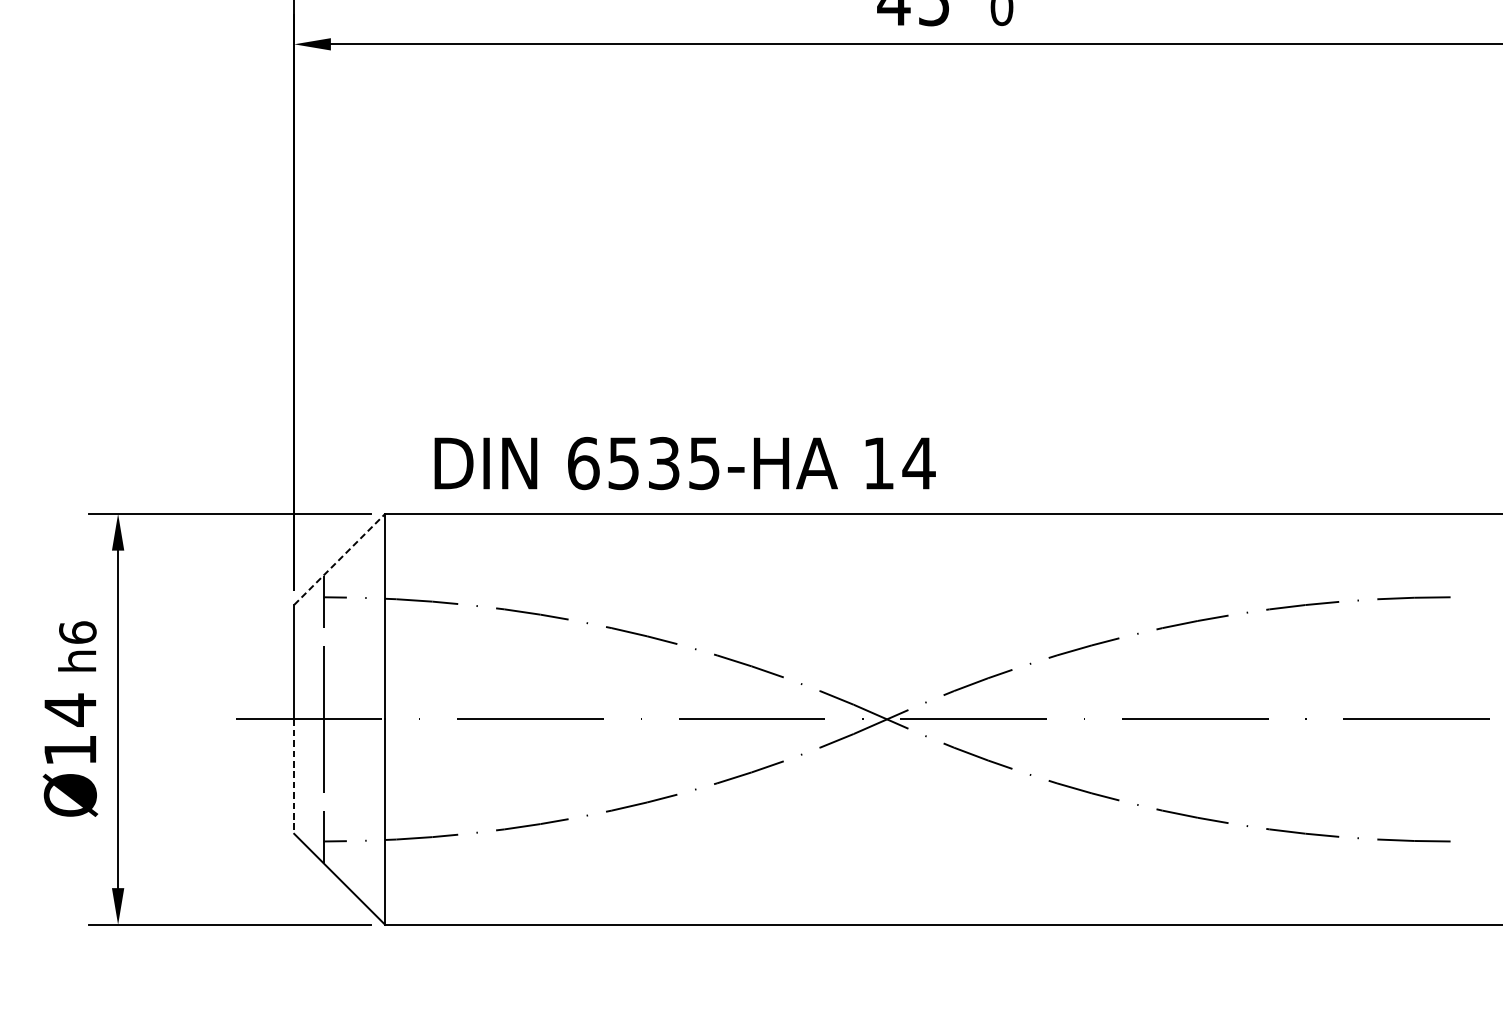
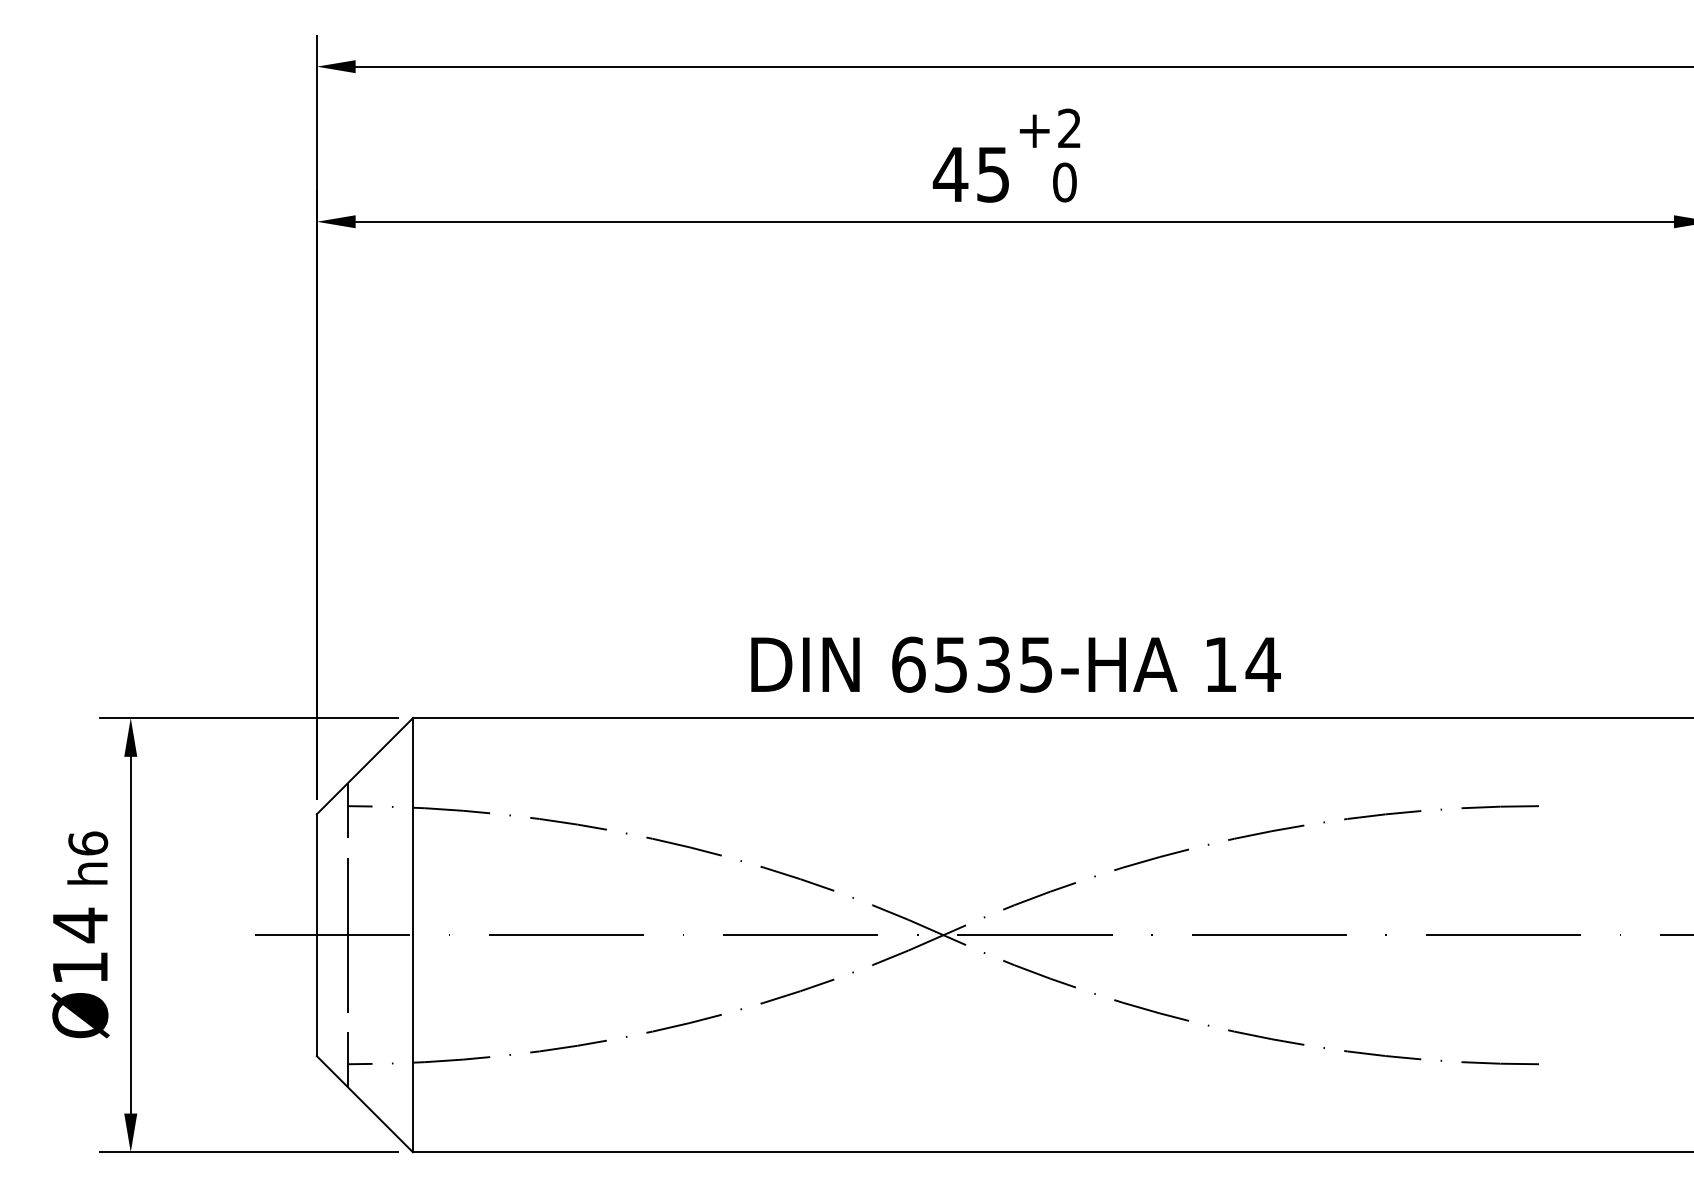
text: (684, 463) -> (1015, 664), moved
line: (339, 559) -> (364, 766), dashed -> solid
line: (293, 777) -> (316, 996), dashed -> solid

